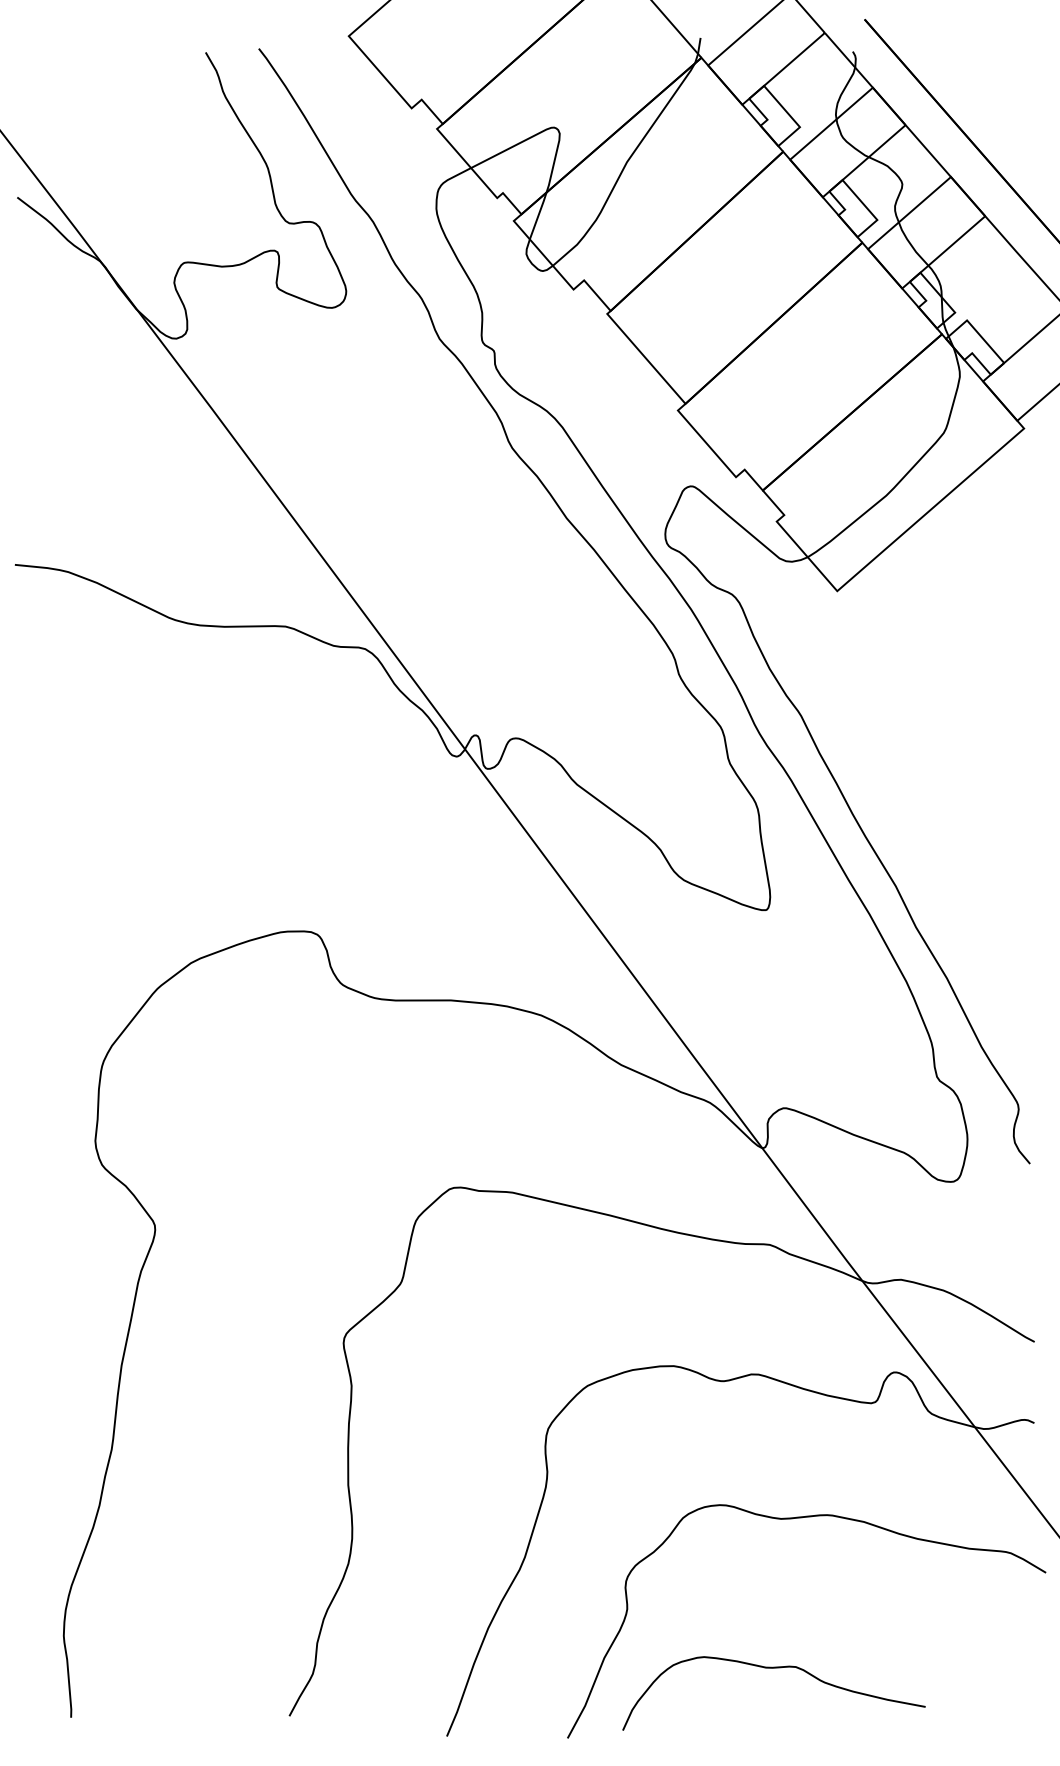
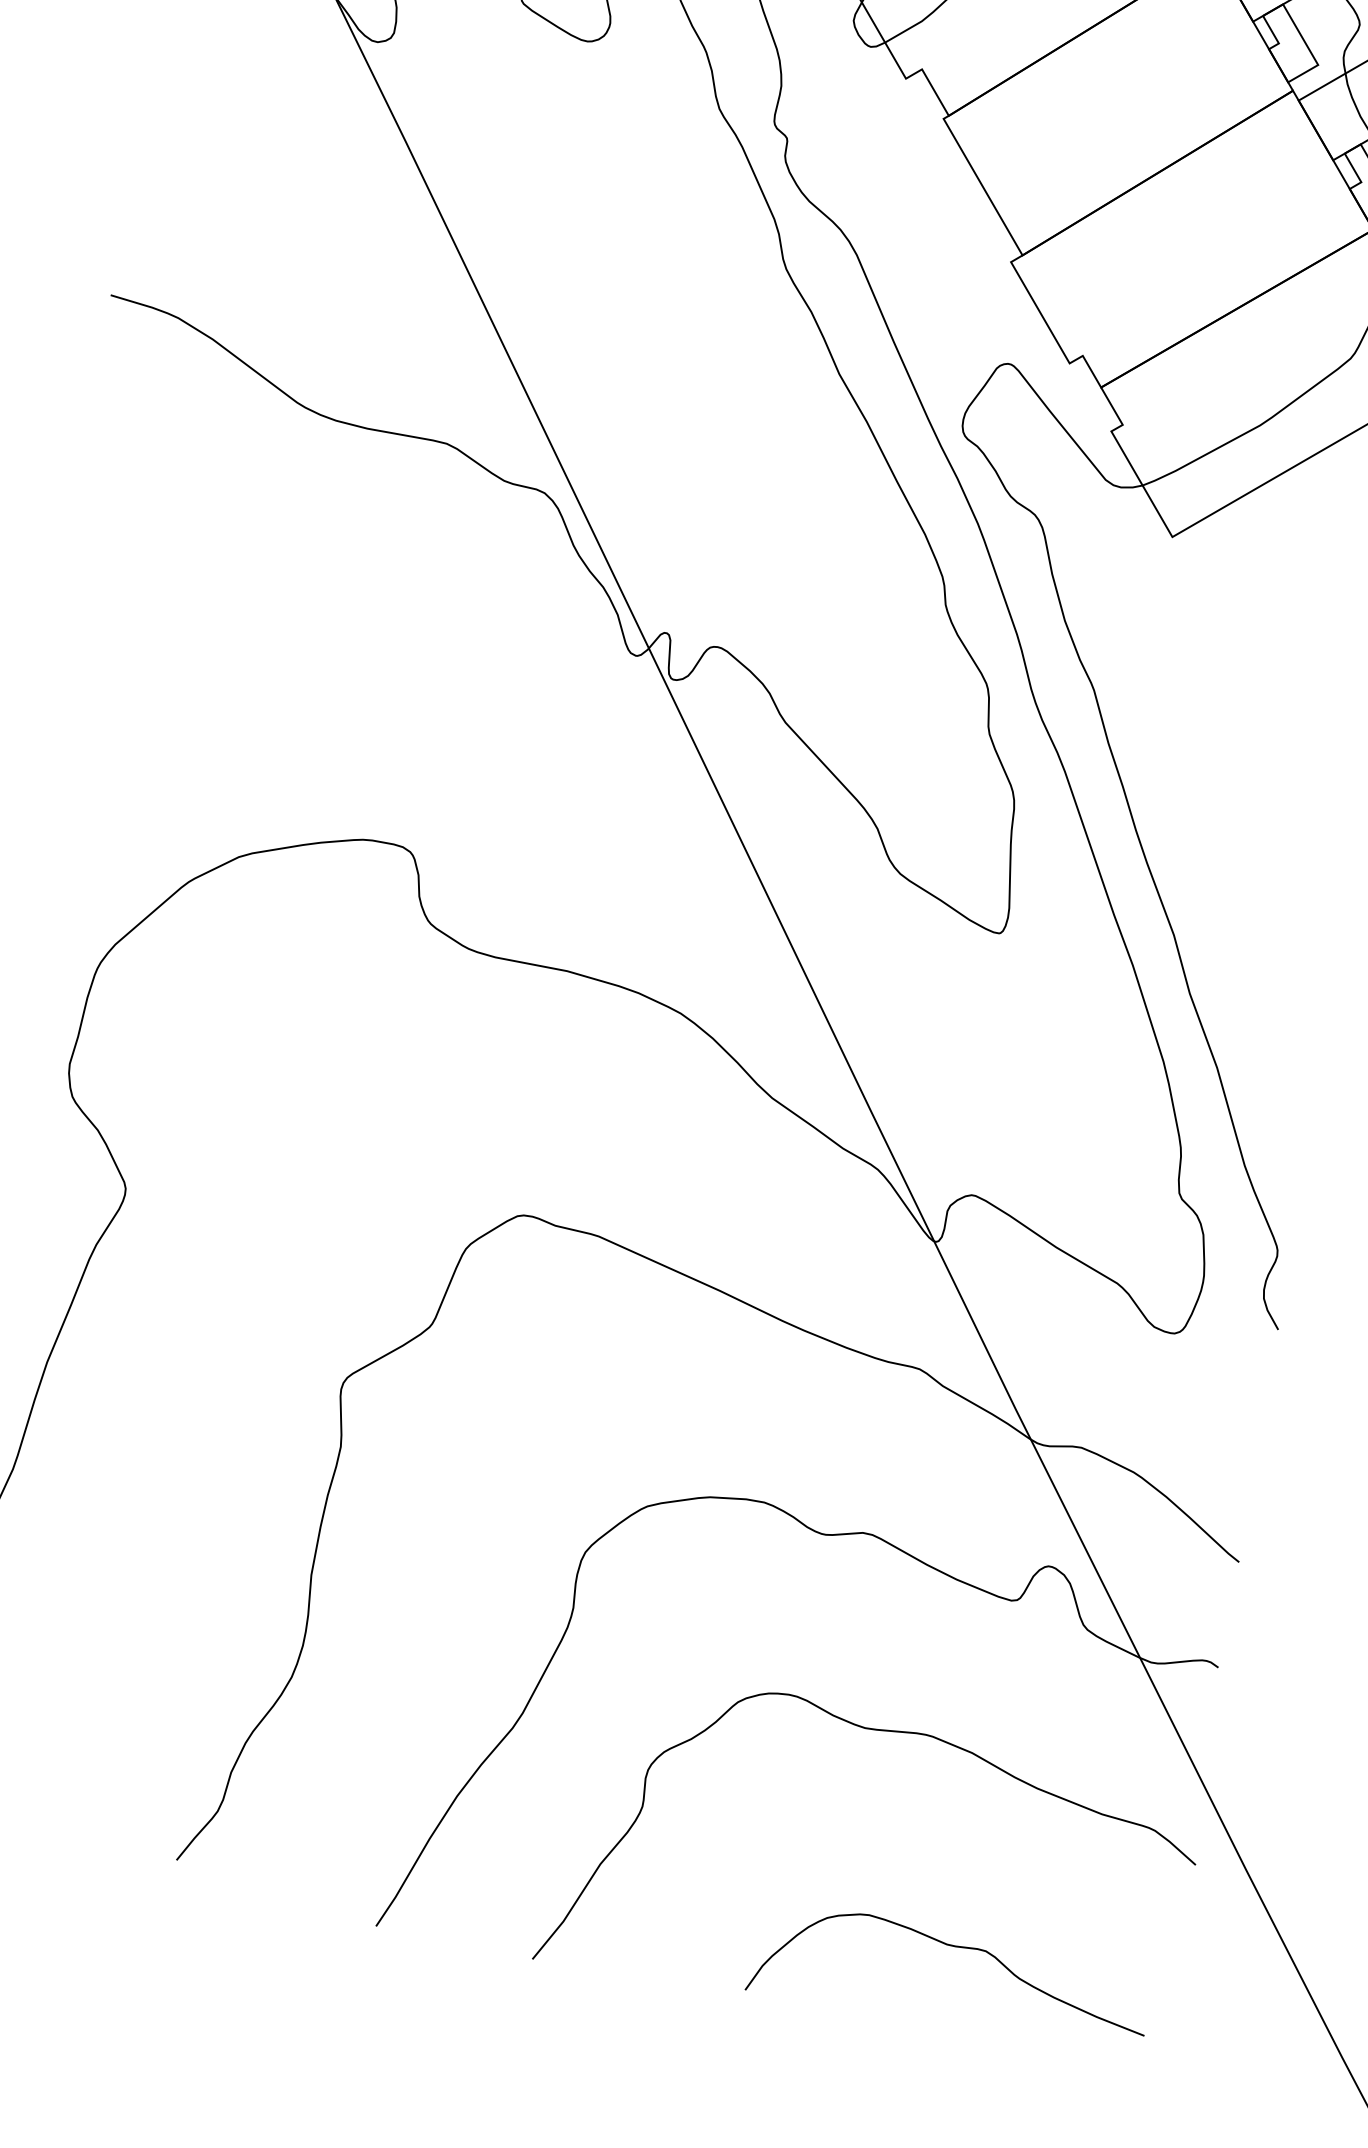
curve: (773, 1668) -> (956, 1947), moved

